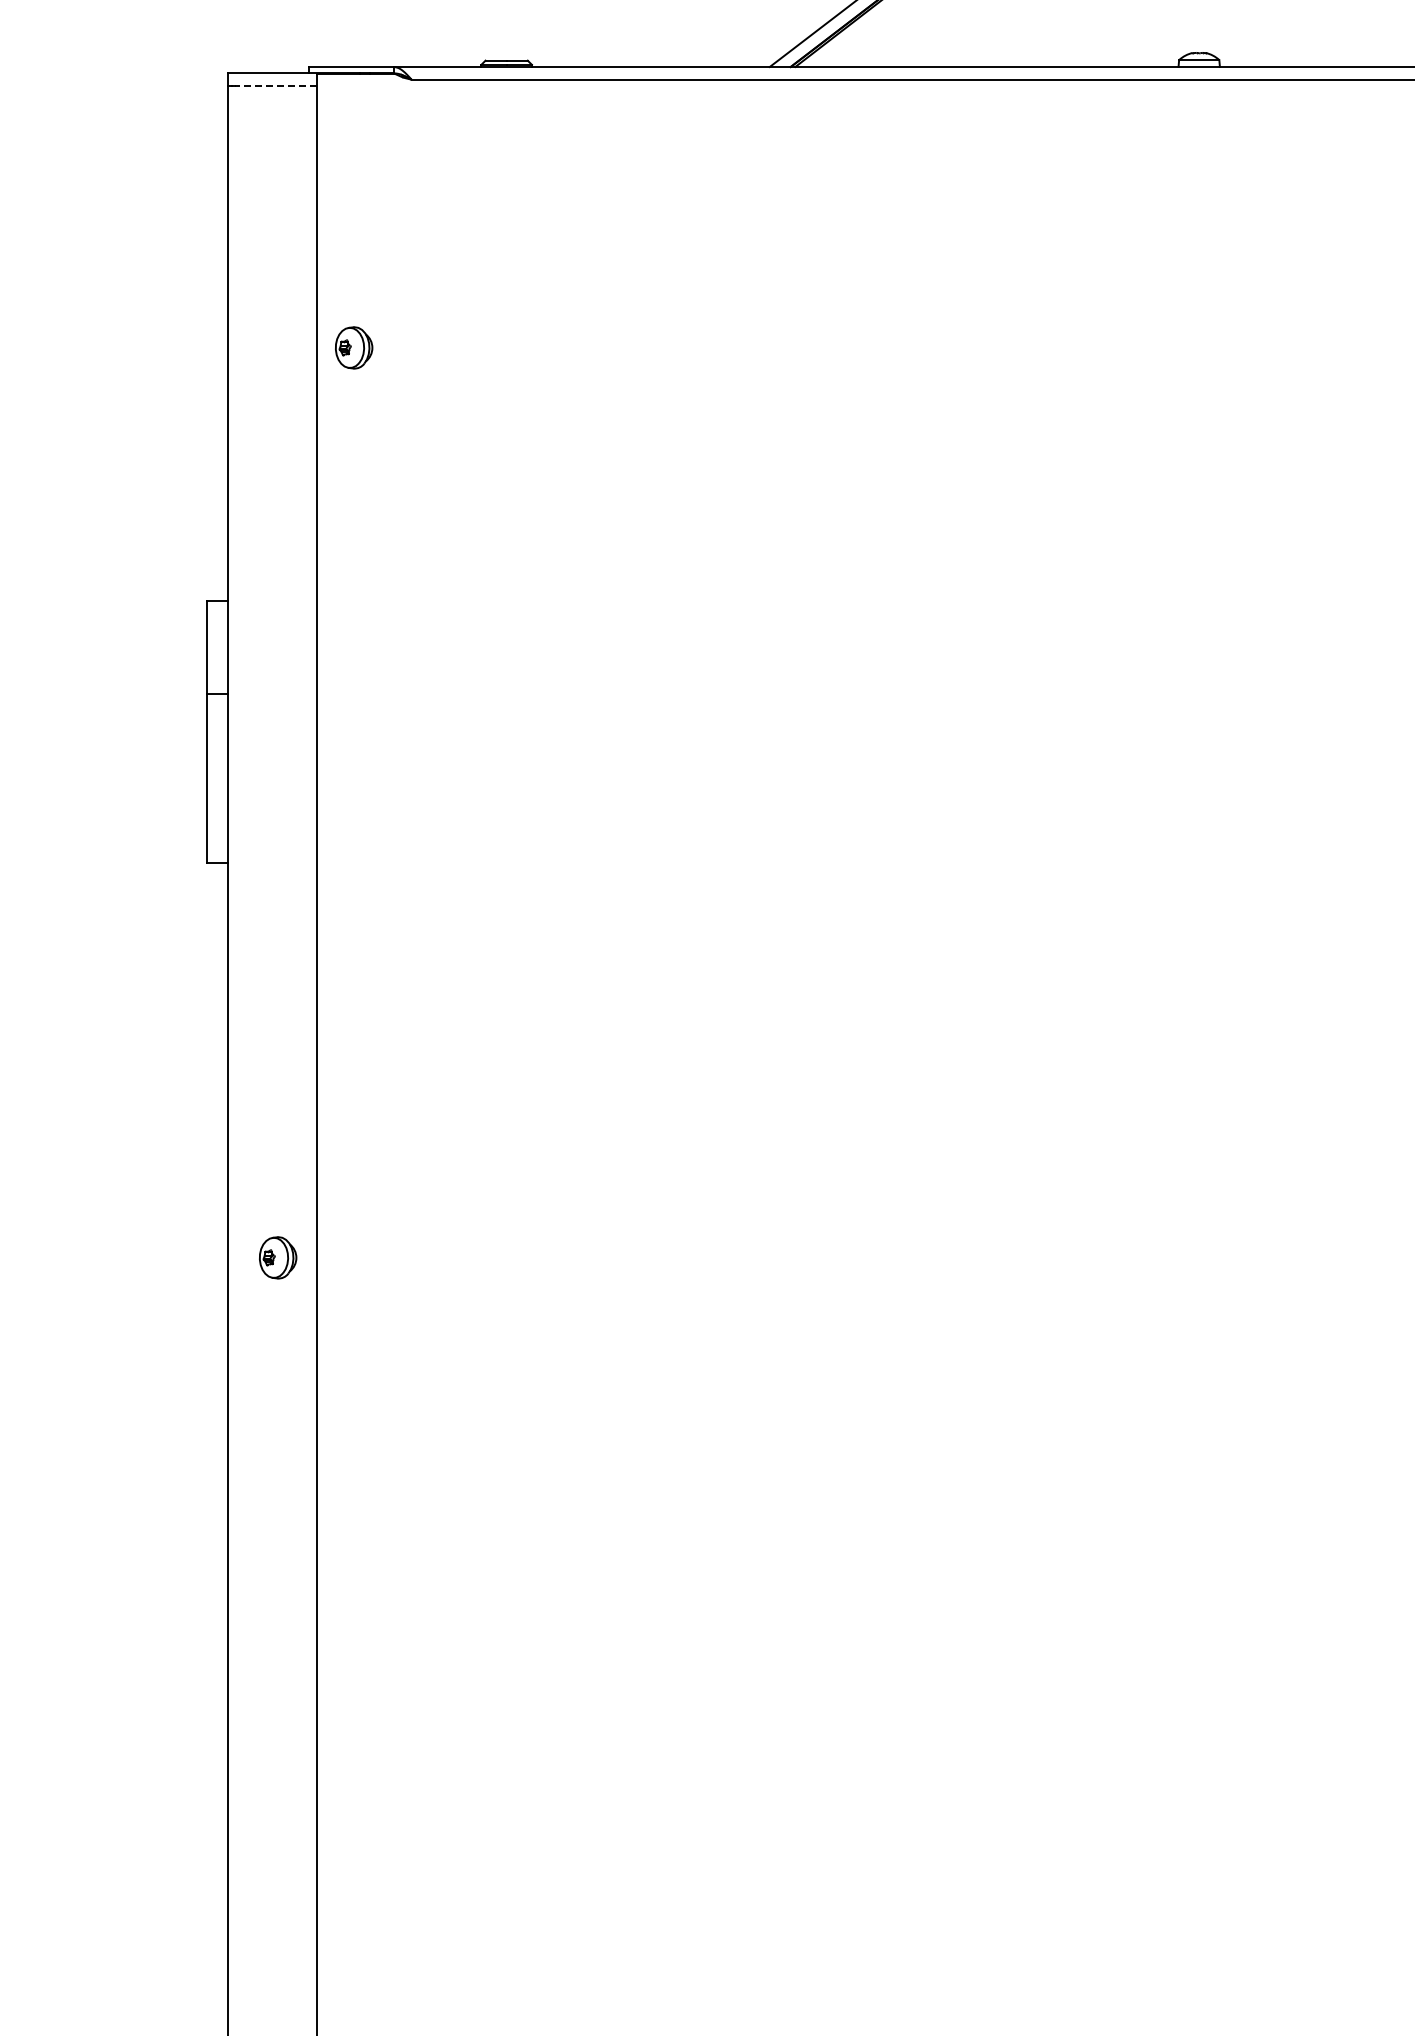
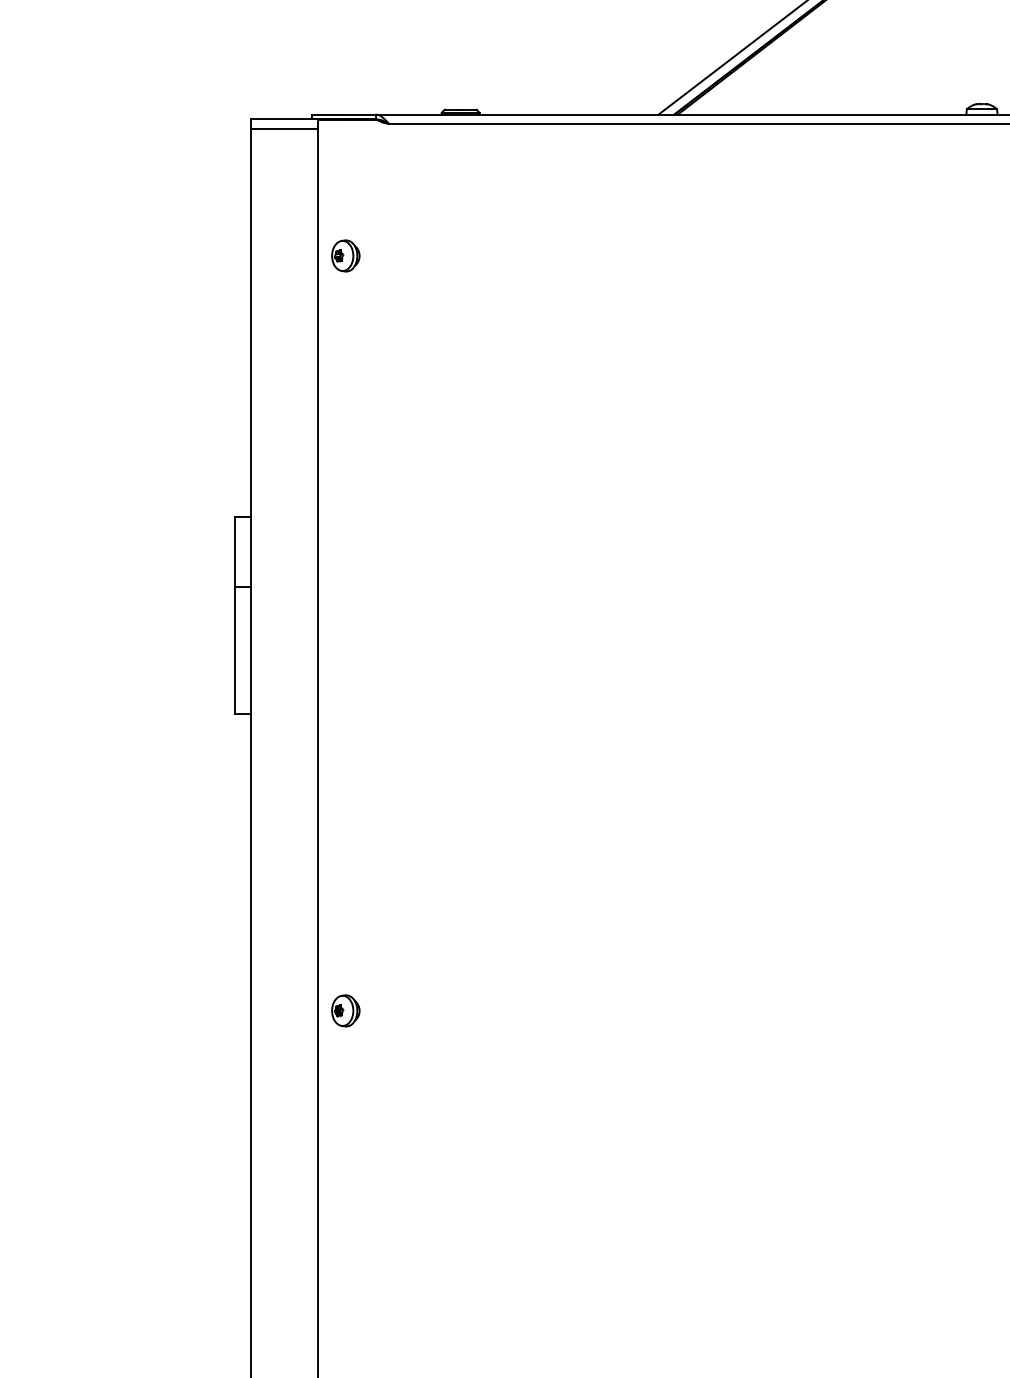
line: (276, 86) -> (287, 129), dashed -> solid
part: (354, 347) -> (346, 255), moved
part: (278, 1257) -> (346, 1010), moved

